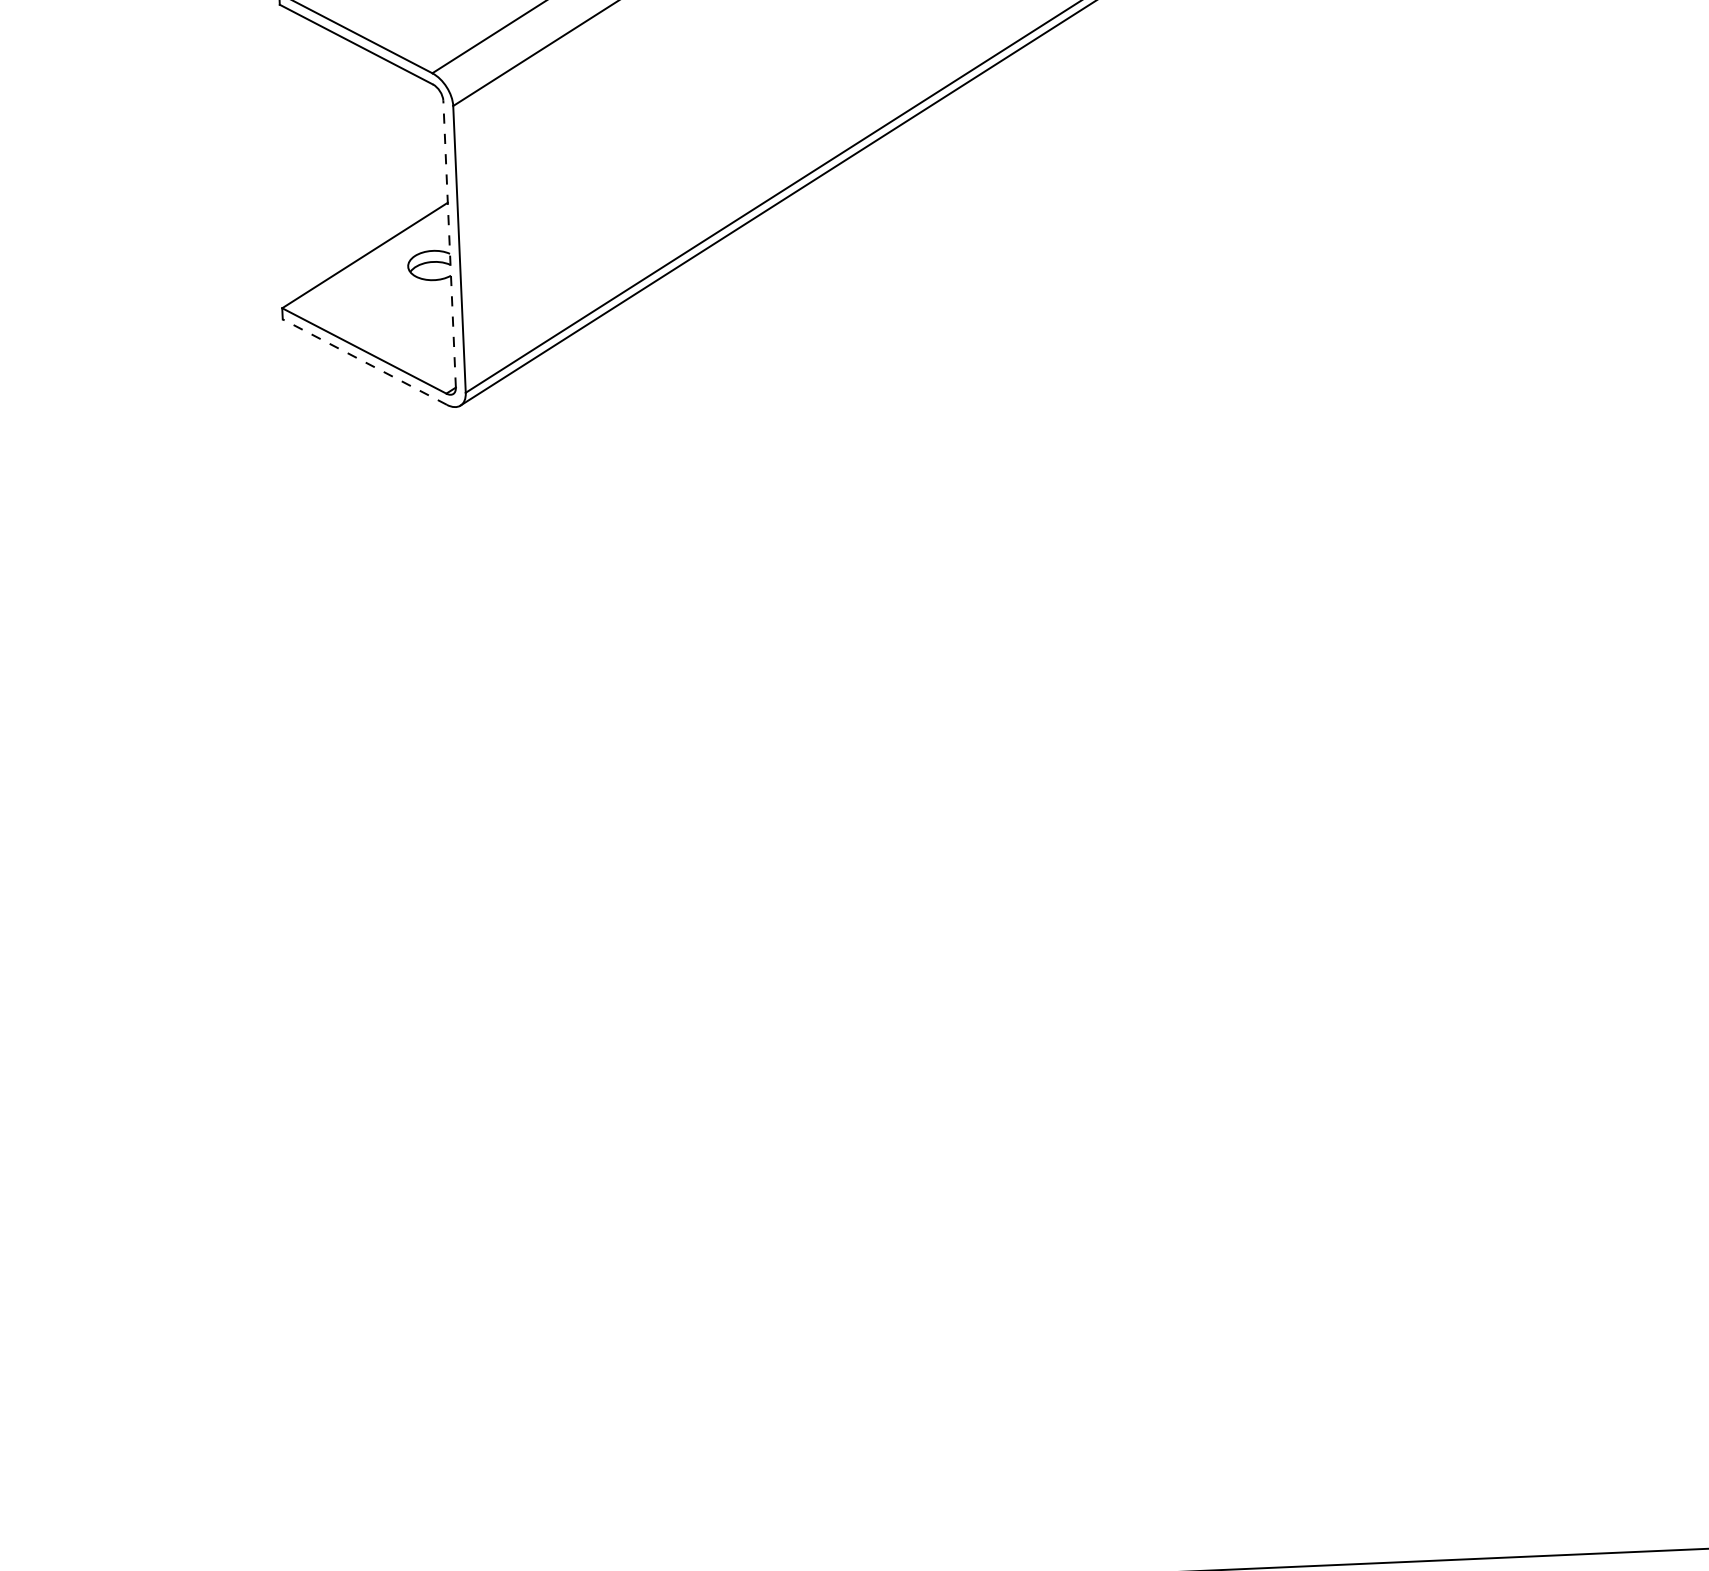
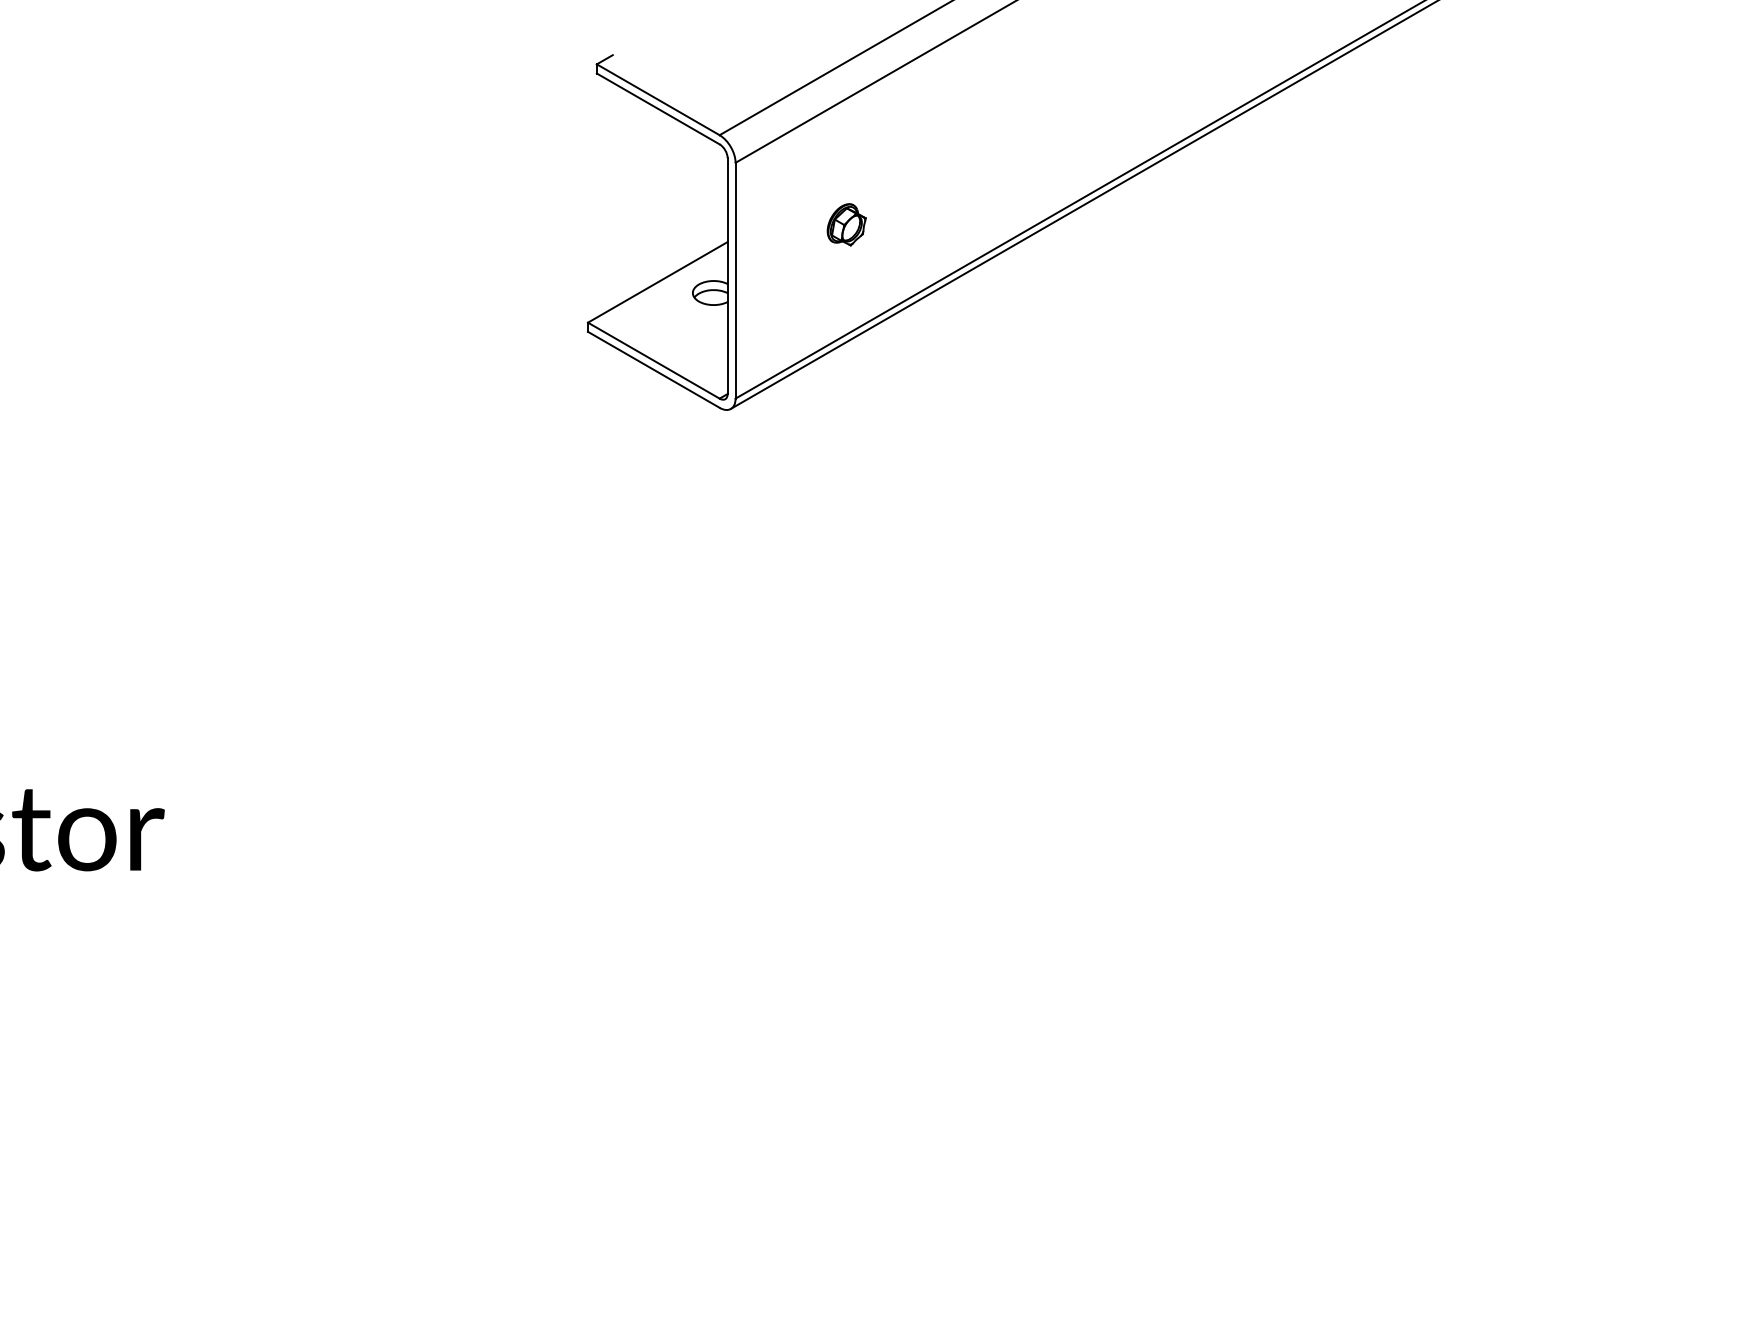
part: (591, 175) -> (846, 224), added
line: (449, 244) -> (727, 276), dashed -> solid
line: (364, 361) -> (653, 369), dashed -> solid

